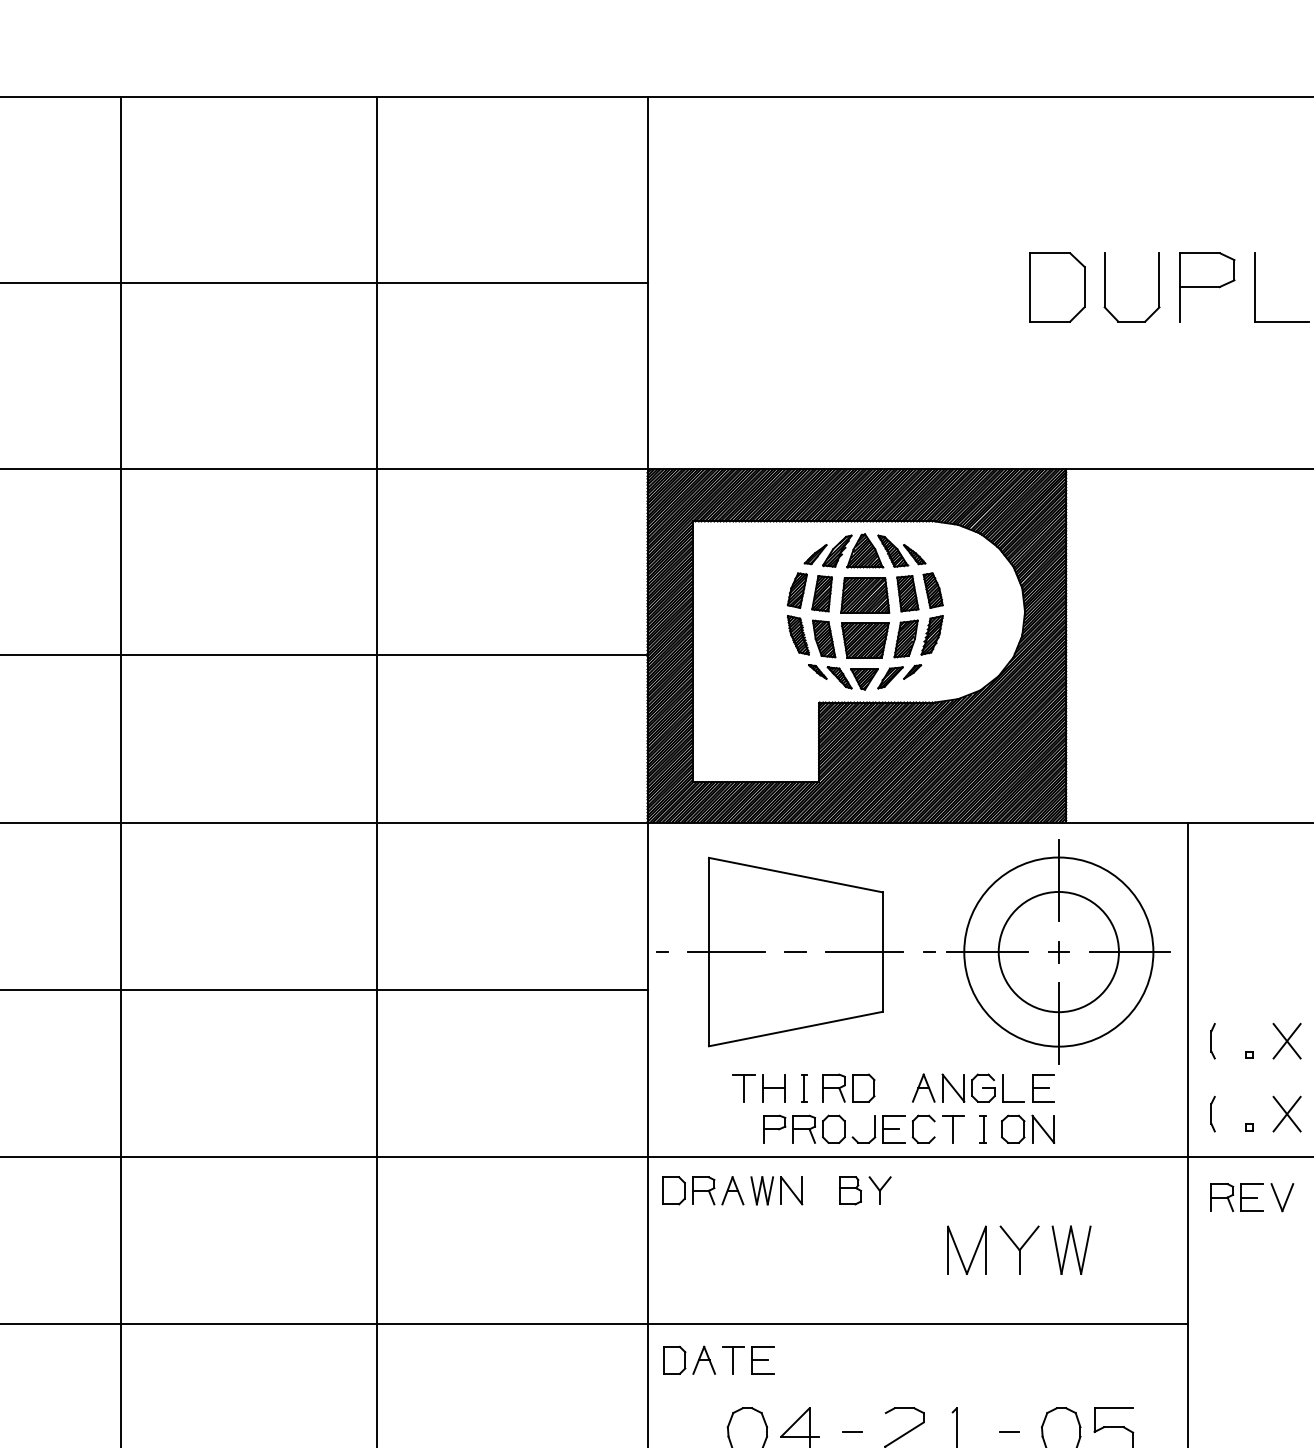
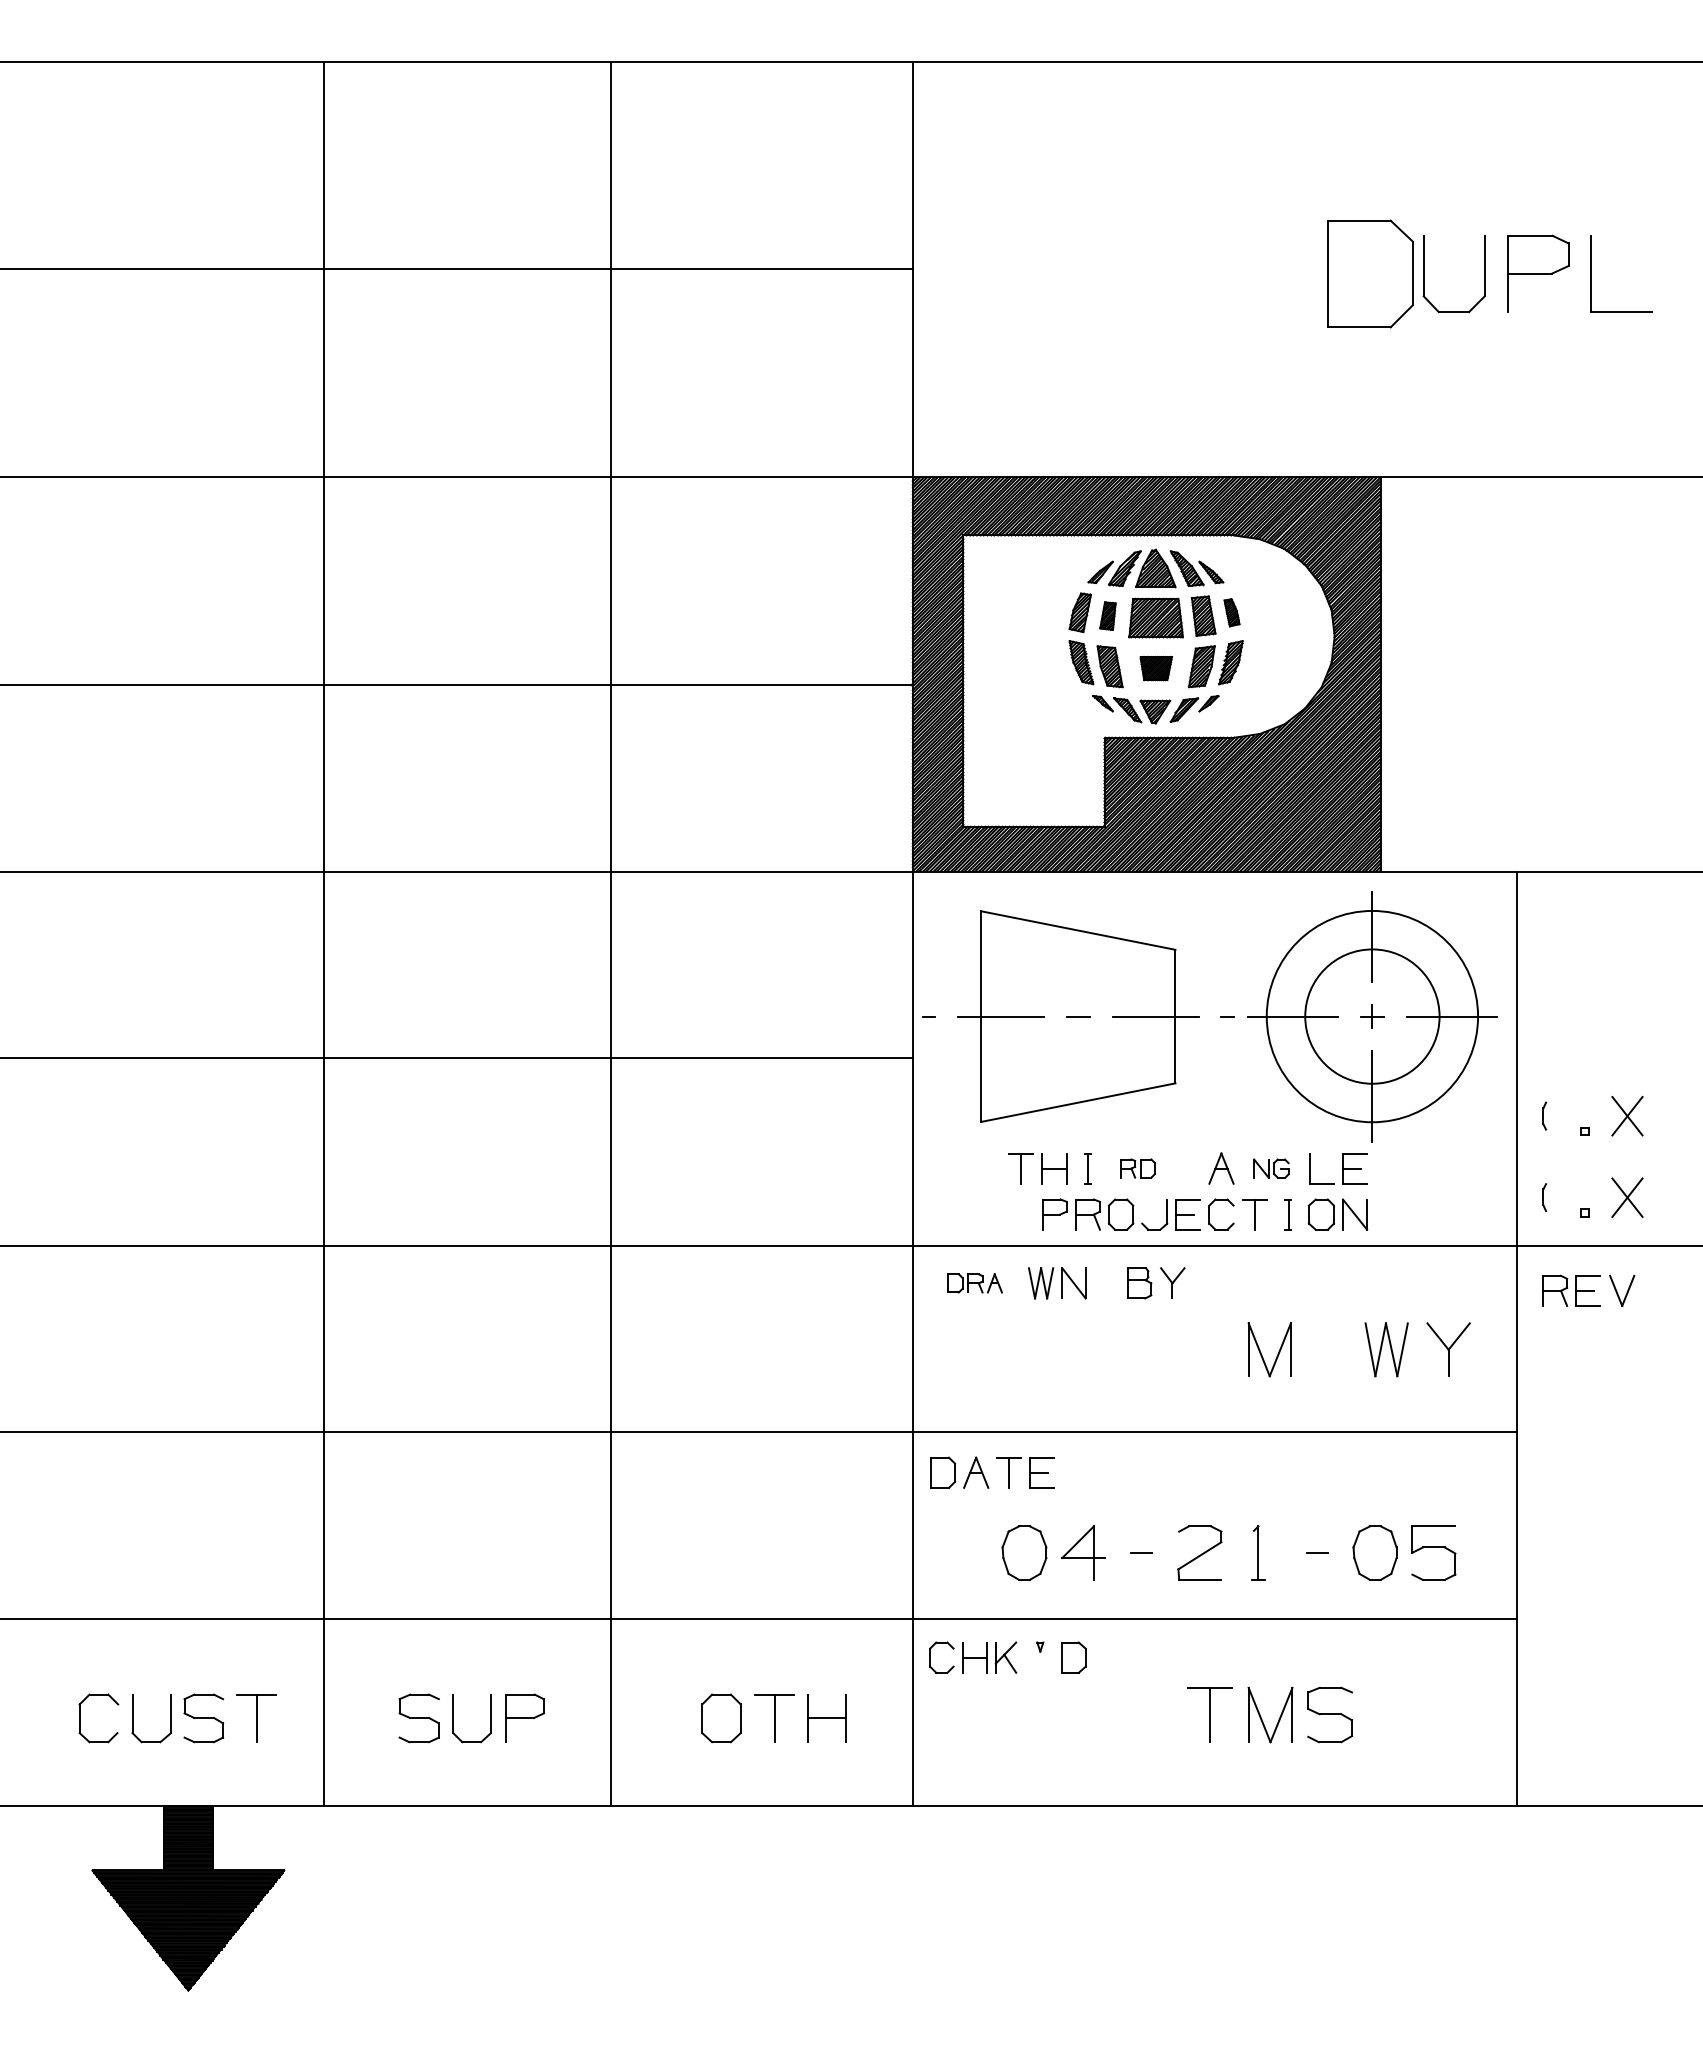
part: (1058, 287) -> (1371, 273), size x1.4
part: (932, 590) -> (1231, 612), size x0.7
part: (821, 593) -> (1107, 615), size x0.7
part: (865, 640) -> (1156, 668), size x0.6
part: (1212, 1040) -> (1544, 1115), size x0.7
part: (848, 1088) -> (1137, 1168), size x0.6
part: (968, 1088) -> (1271, 1168), size x0.6
part: (1212, 1113) -> (1544, 1197), size x0.7
part: (702, 1190) -> (974, 1283), size x0.6
part: (1019, 1250) -> (1448, 1349), moved

